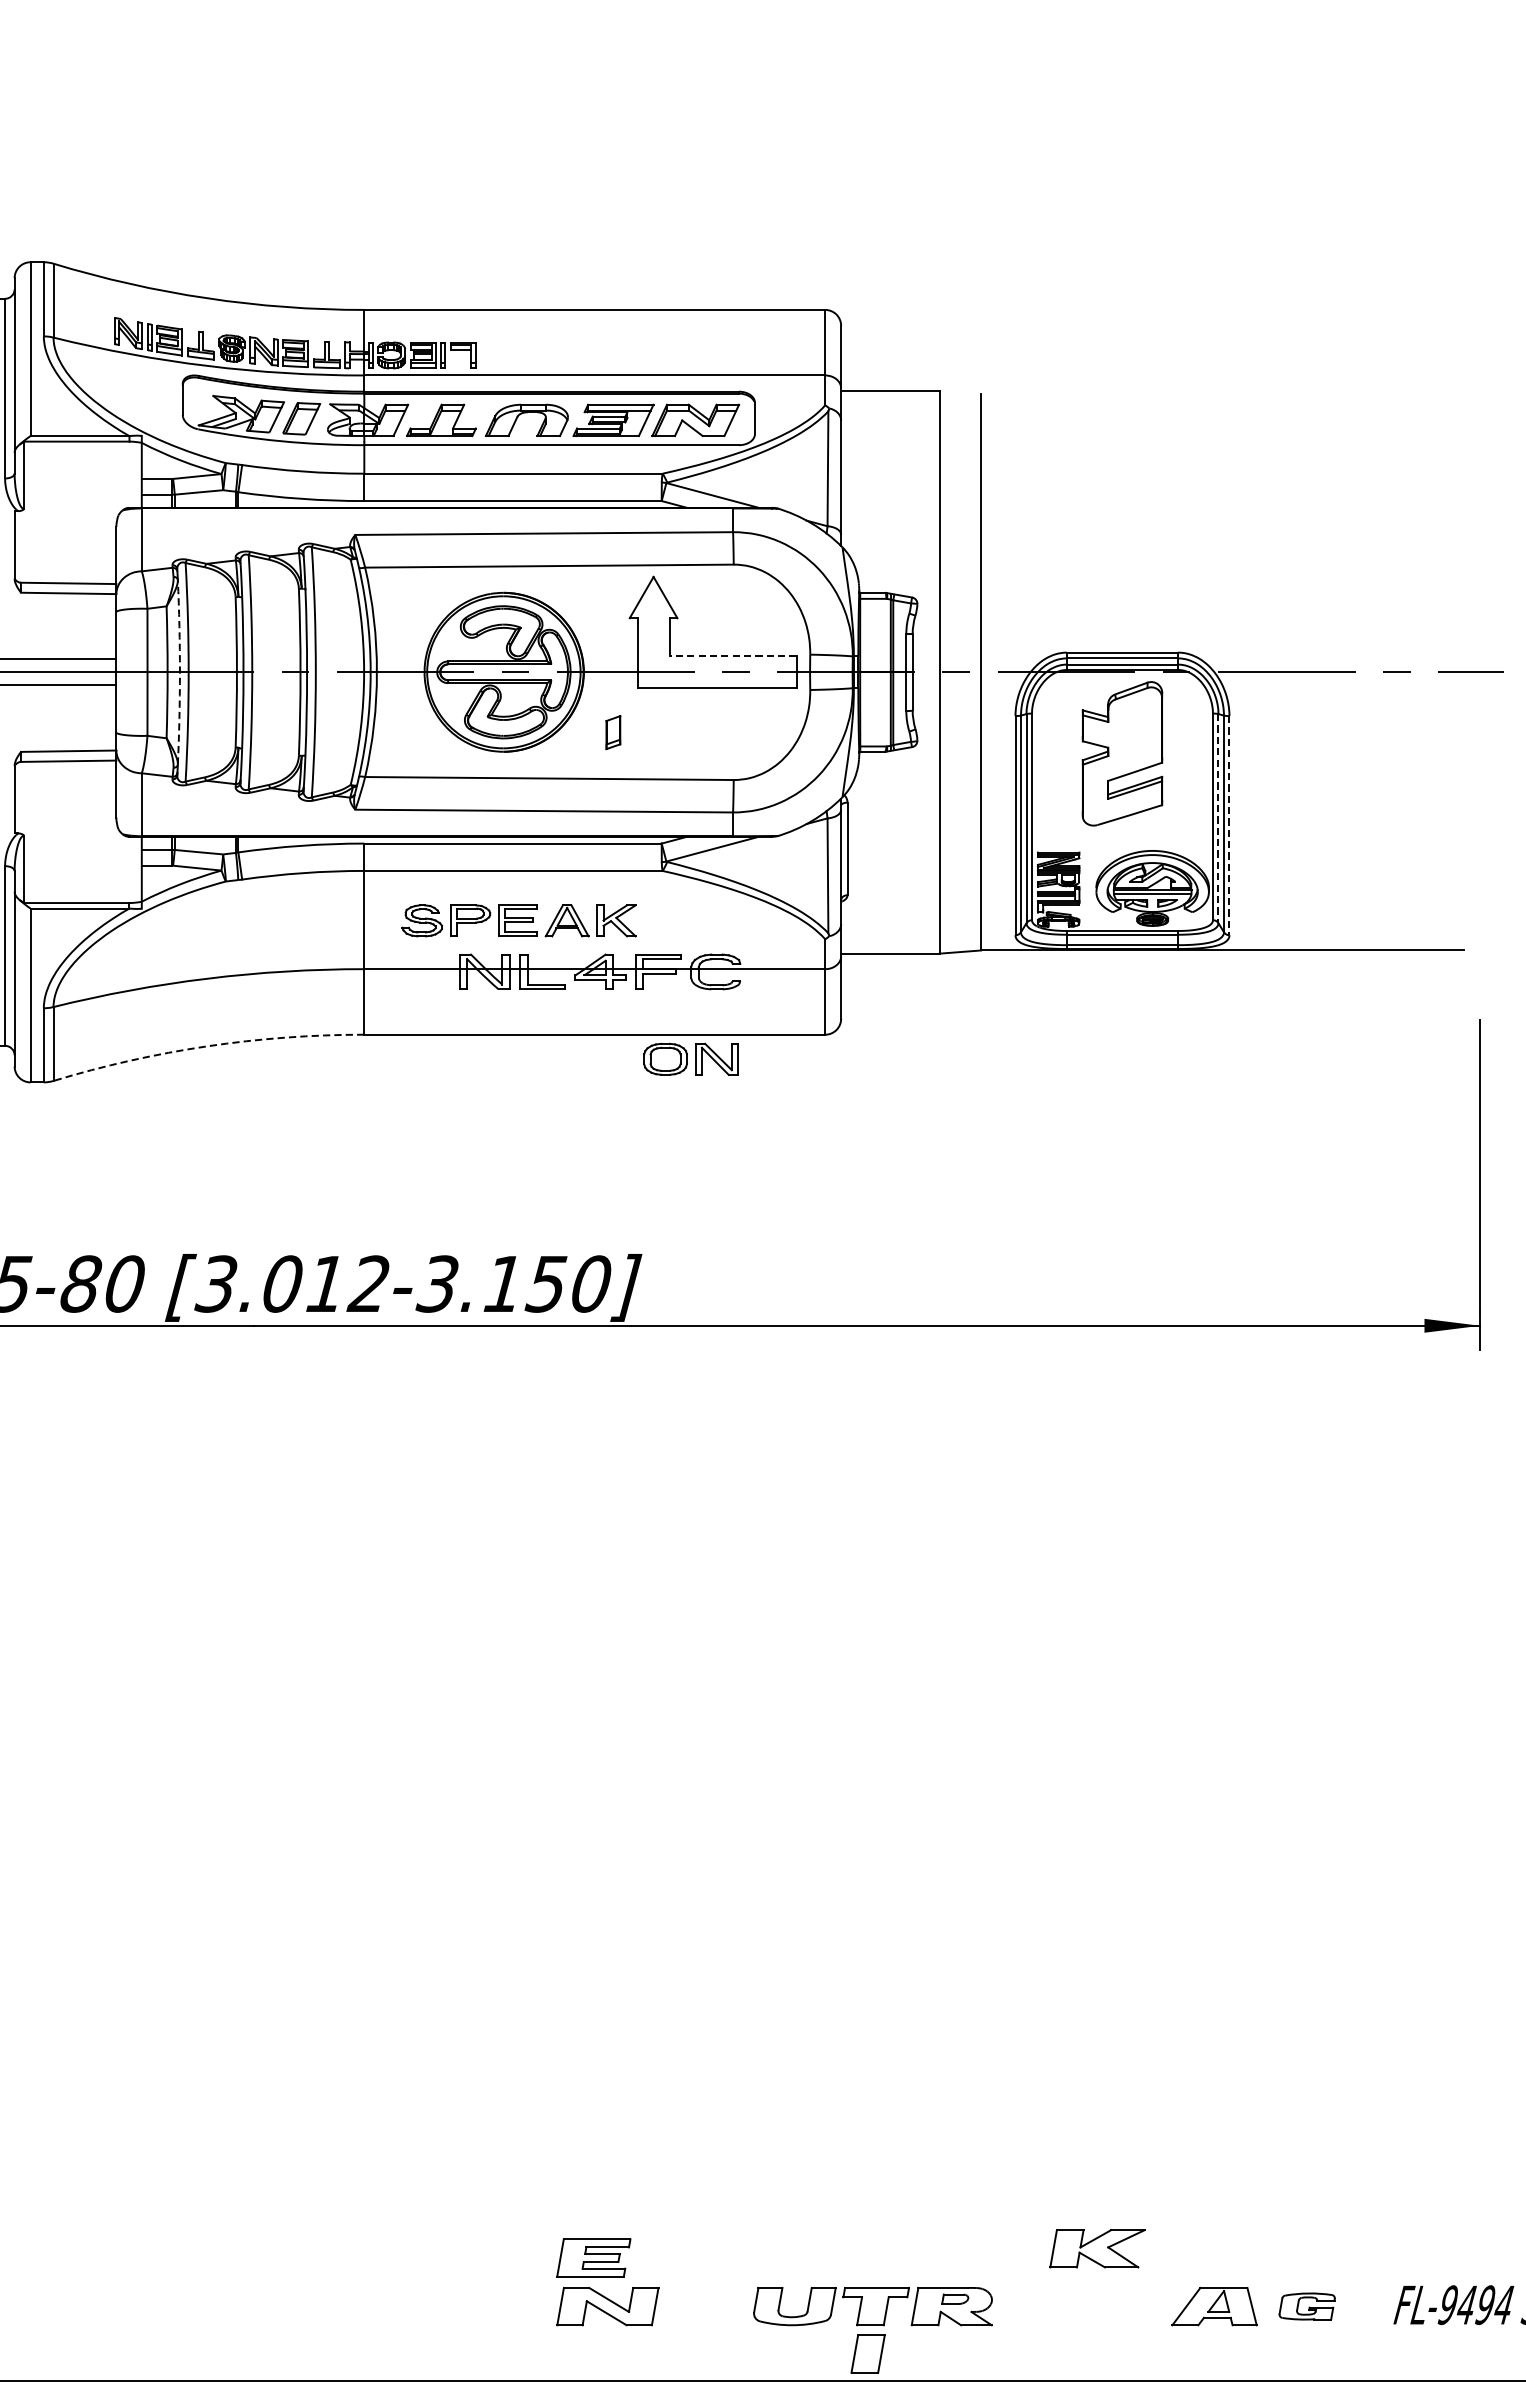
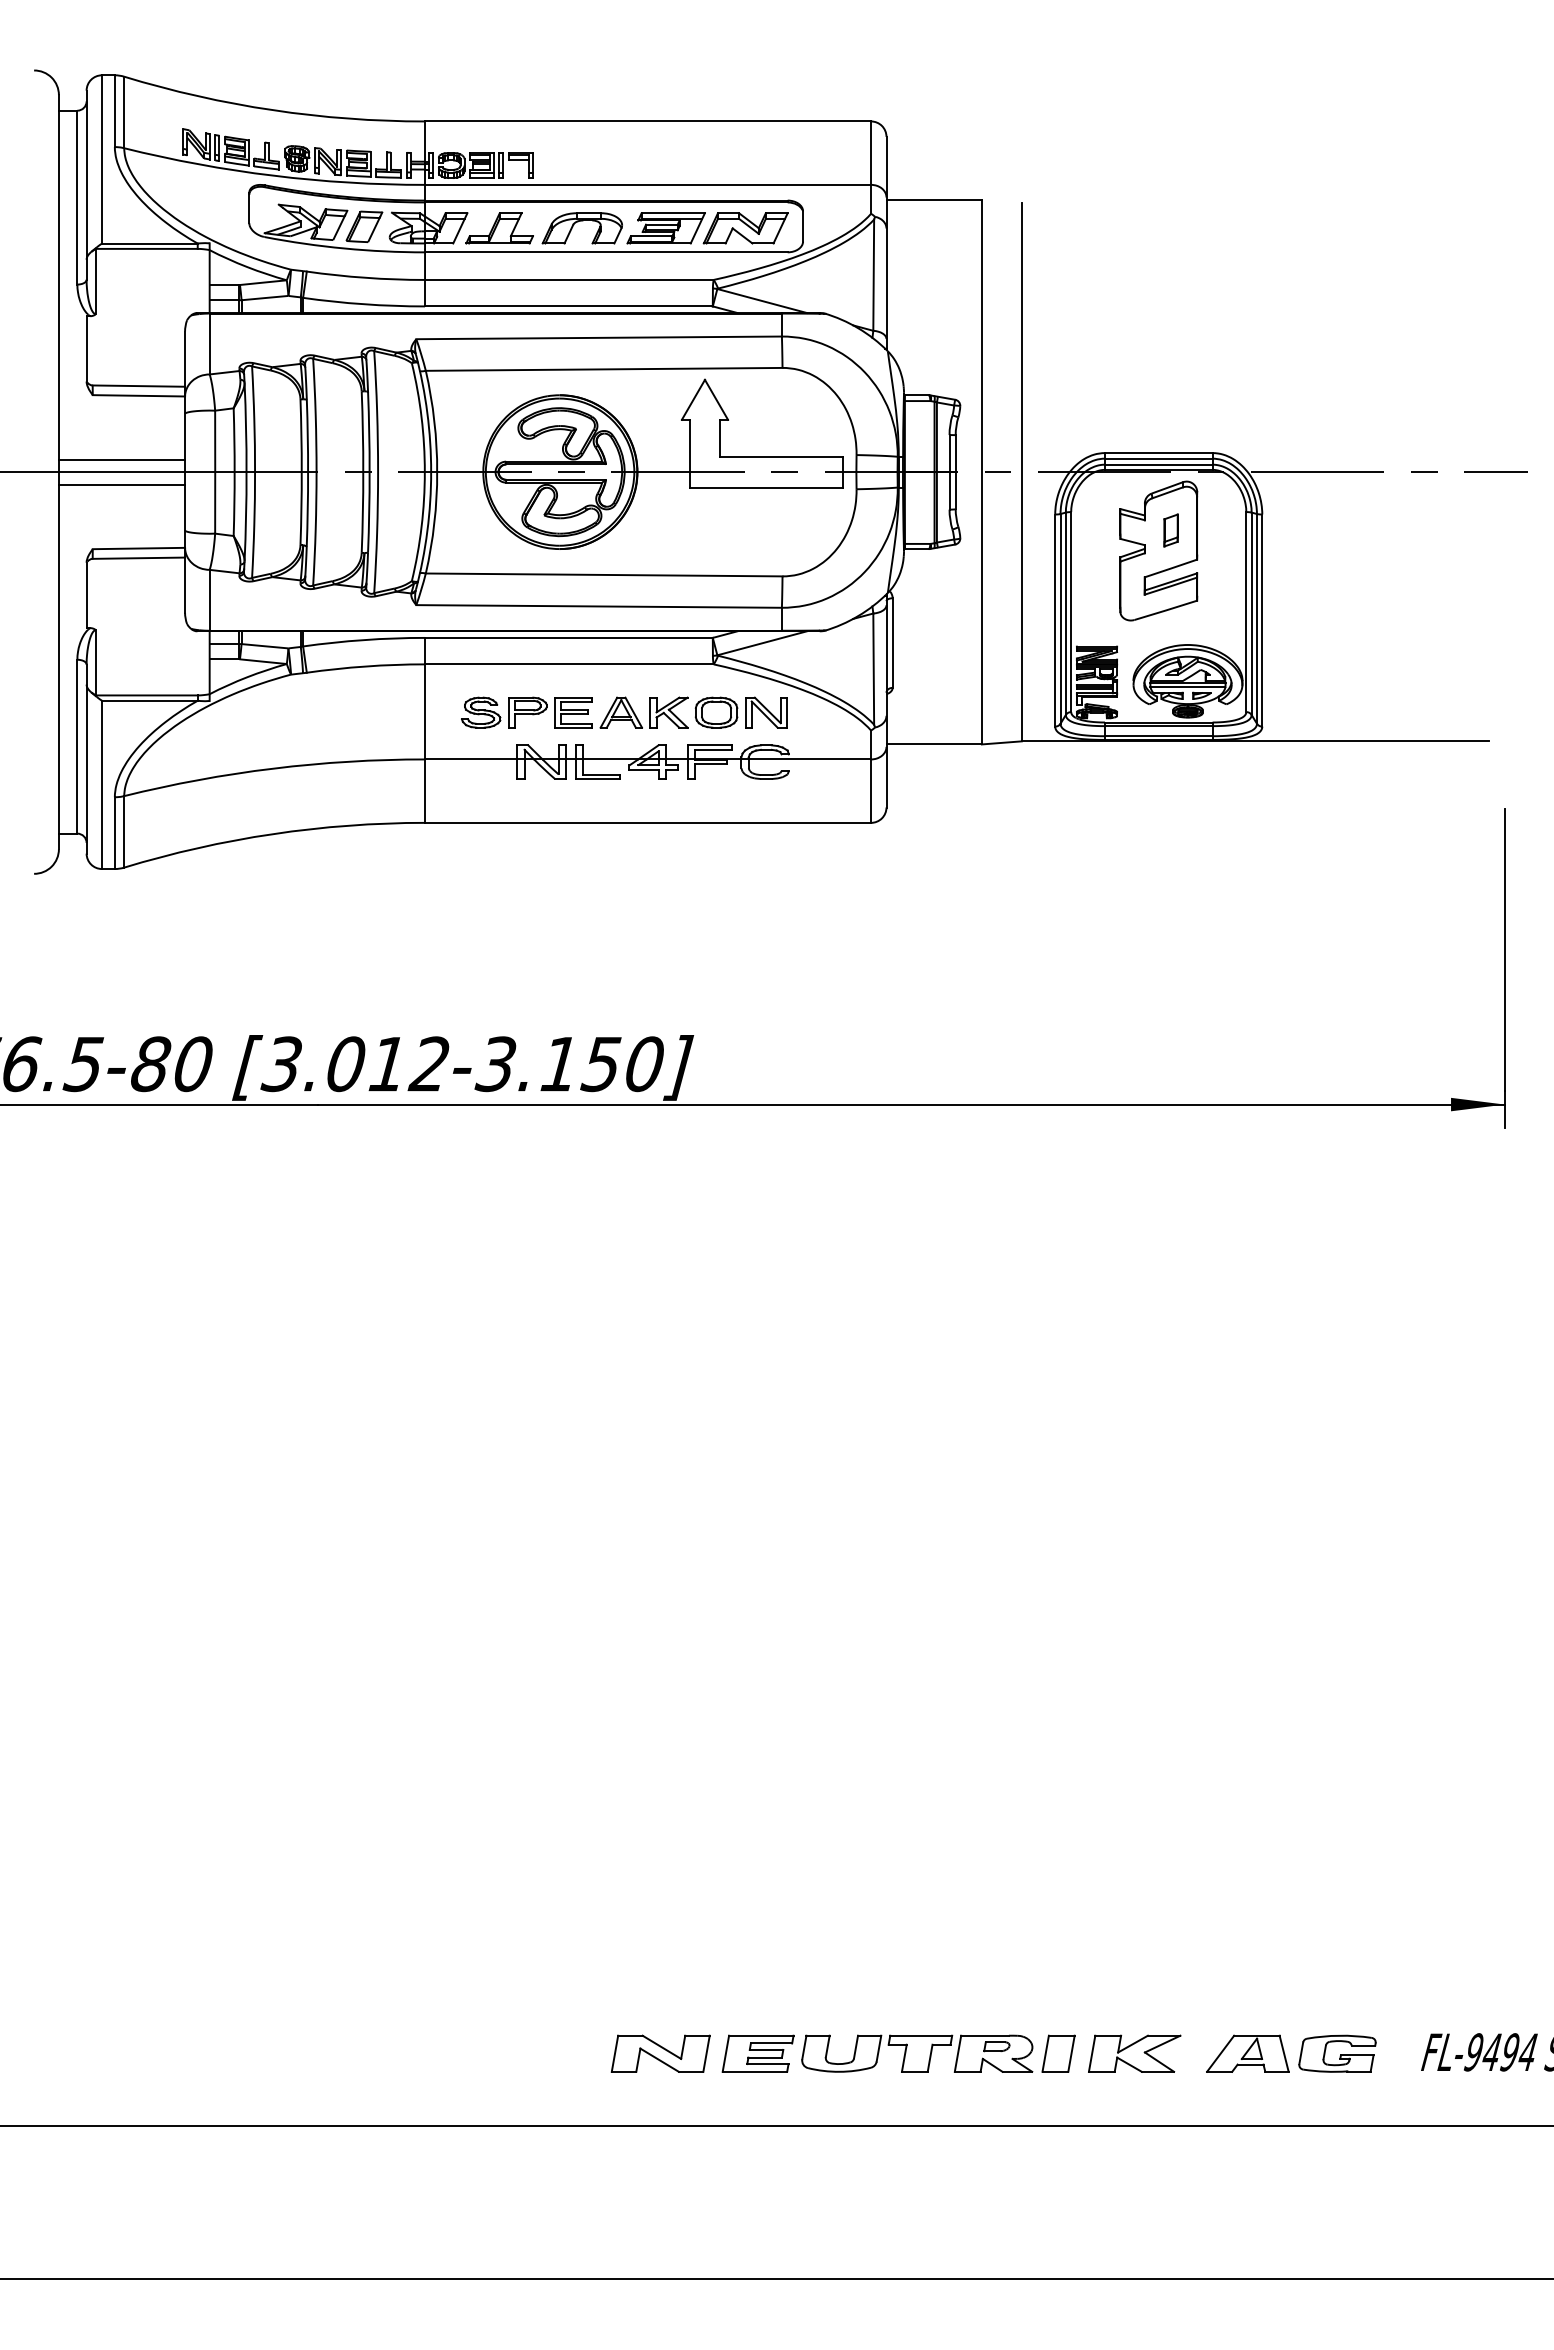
line: (732, 656) -> (781, 456), dashed -> solid
arc: (179, 672) -> (246, 472), dashed -> solid
part: (612, 732) -> (1170, 530), moved
line: (1218, 819) -> (1251, 614), dashed -> solid
line: (1229, 826) -> (1262, 621), dashed -> solid
arc: (206, 1046) -> (272, 834), dashed -> solid
part: (690, 1059) -> (740, 712), moved
part: (1097, 2248) -> (1134, 2053), moved
part: (593, 2257) -> (757, 2053), moved
part: (1307, 2306) -> (1337, 2053), size x1.43
part: (868, 2353) -> (1058, 2053), moved

